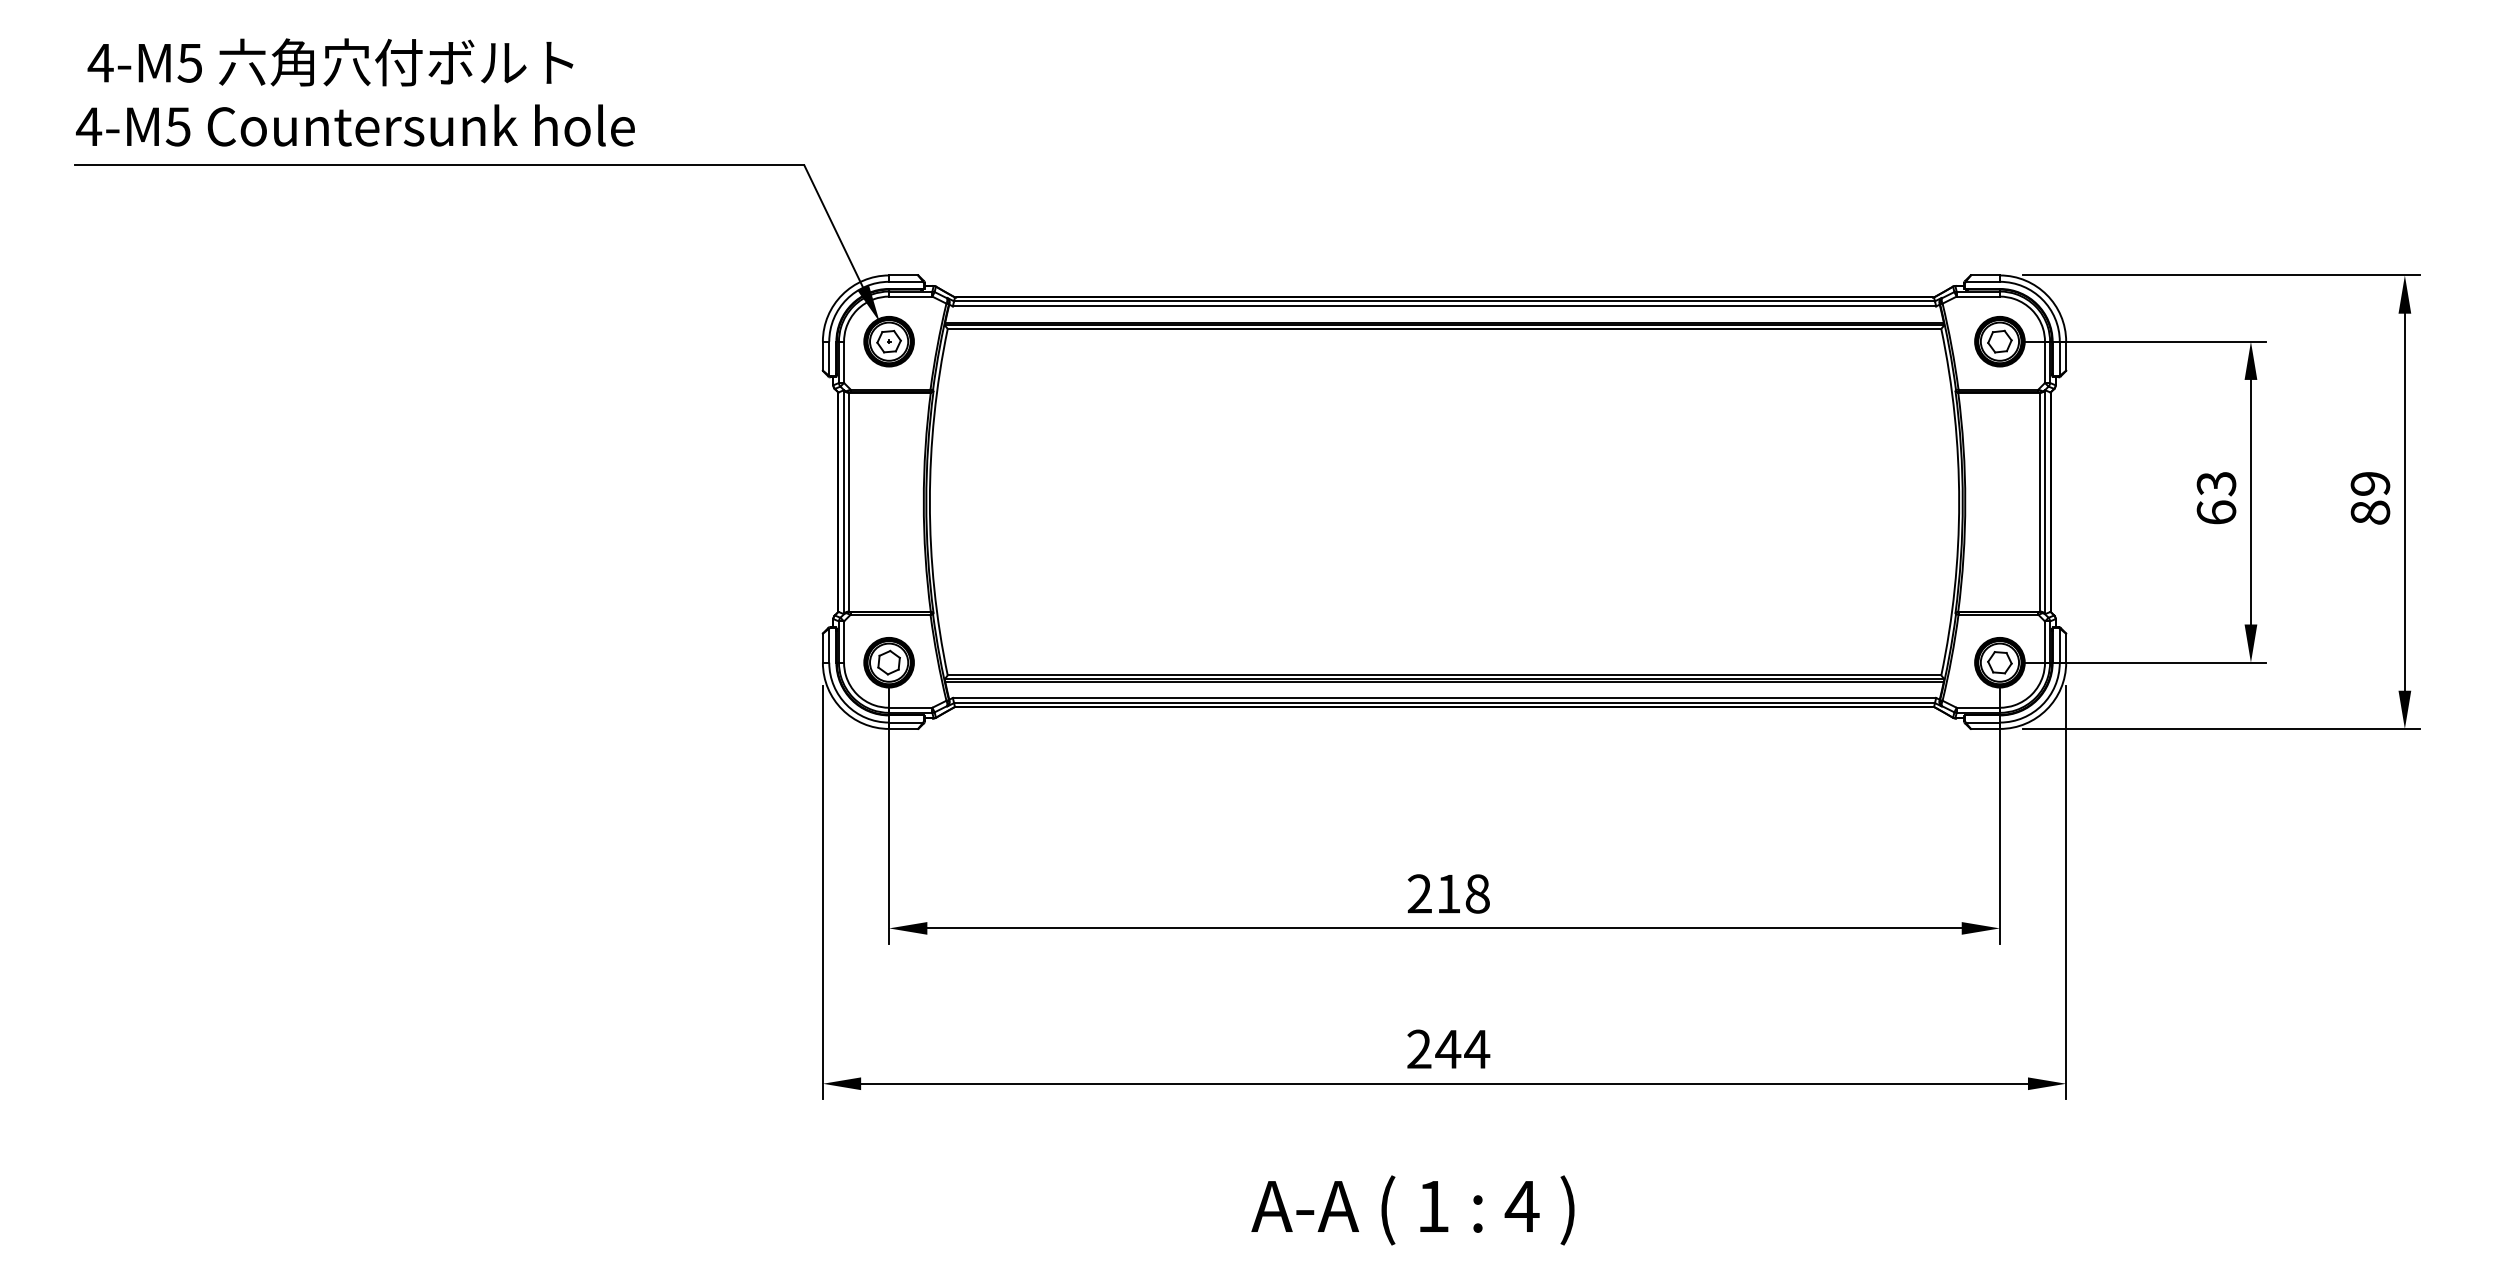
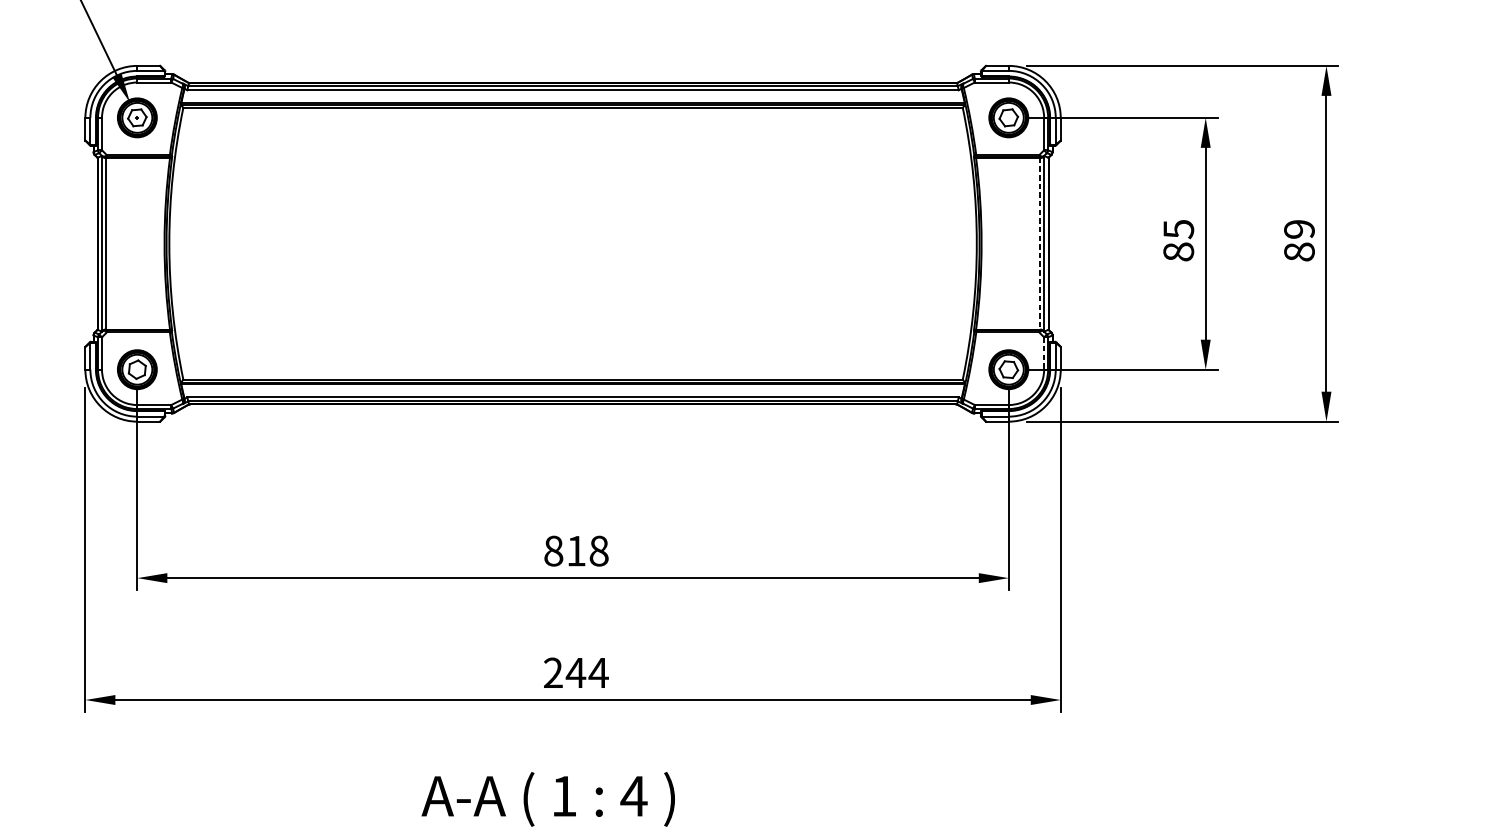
text: (2216, 498) -> (1178, 240), 63 -> 85
line: (2040, 502) -> (1040, 244), solid -> dashed
line: (2045, 642) -> (1044, 353), solid -> dashed
text: (1419, 893) -> (553, 550), 218 -> 818

